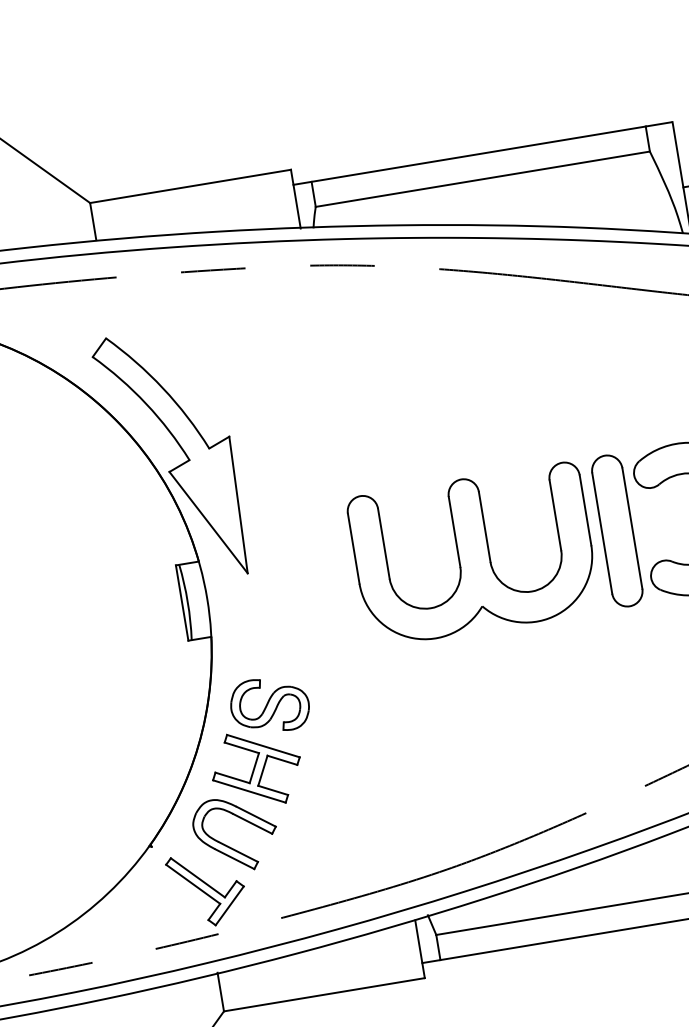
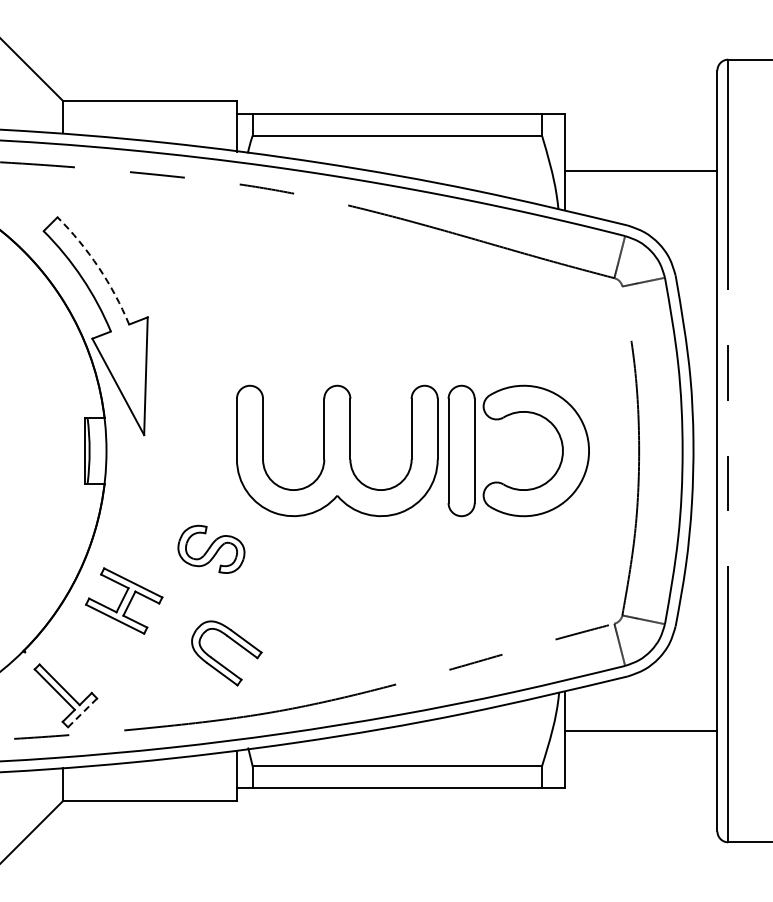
arc: (162, 388) -> (98, 267), solid -> dashed
part: (269, 704) -> (211, 548), moved
part: (231, 846) -> (221, 663), moved
line: (229, 906) -> (82, 713), solid -> dashed

